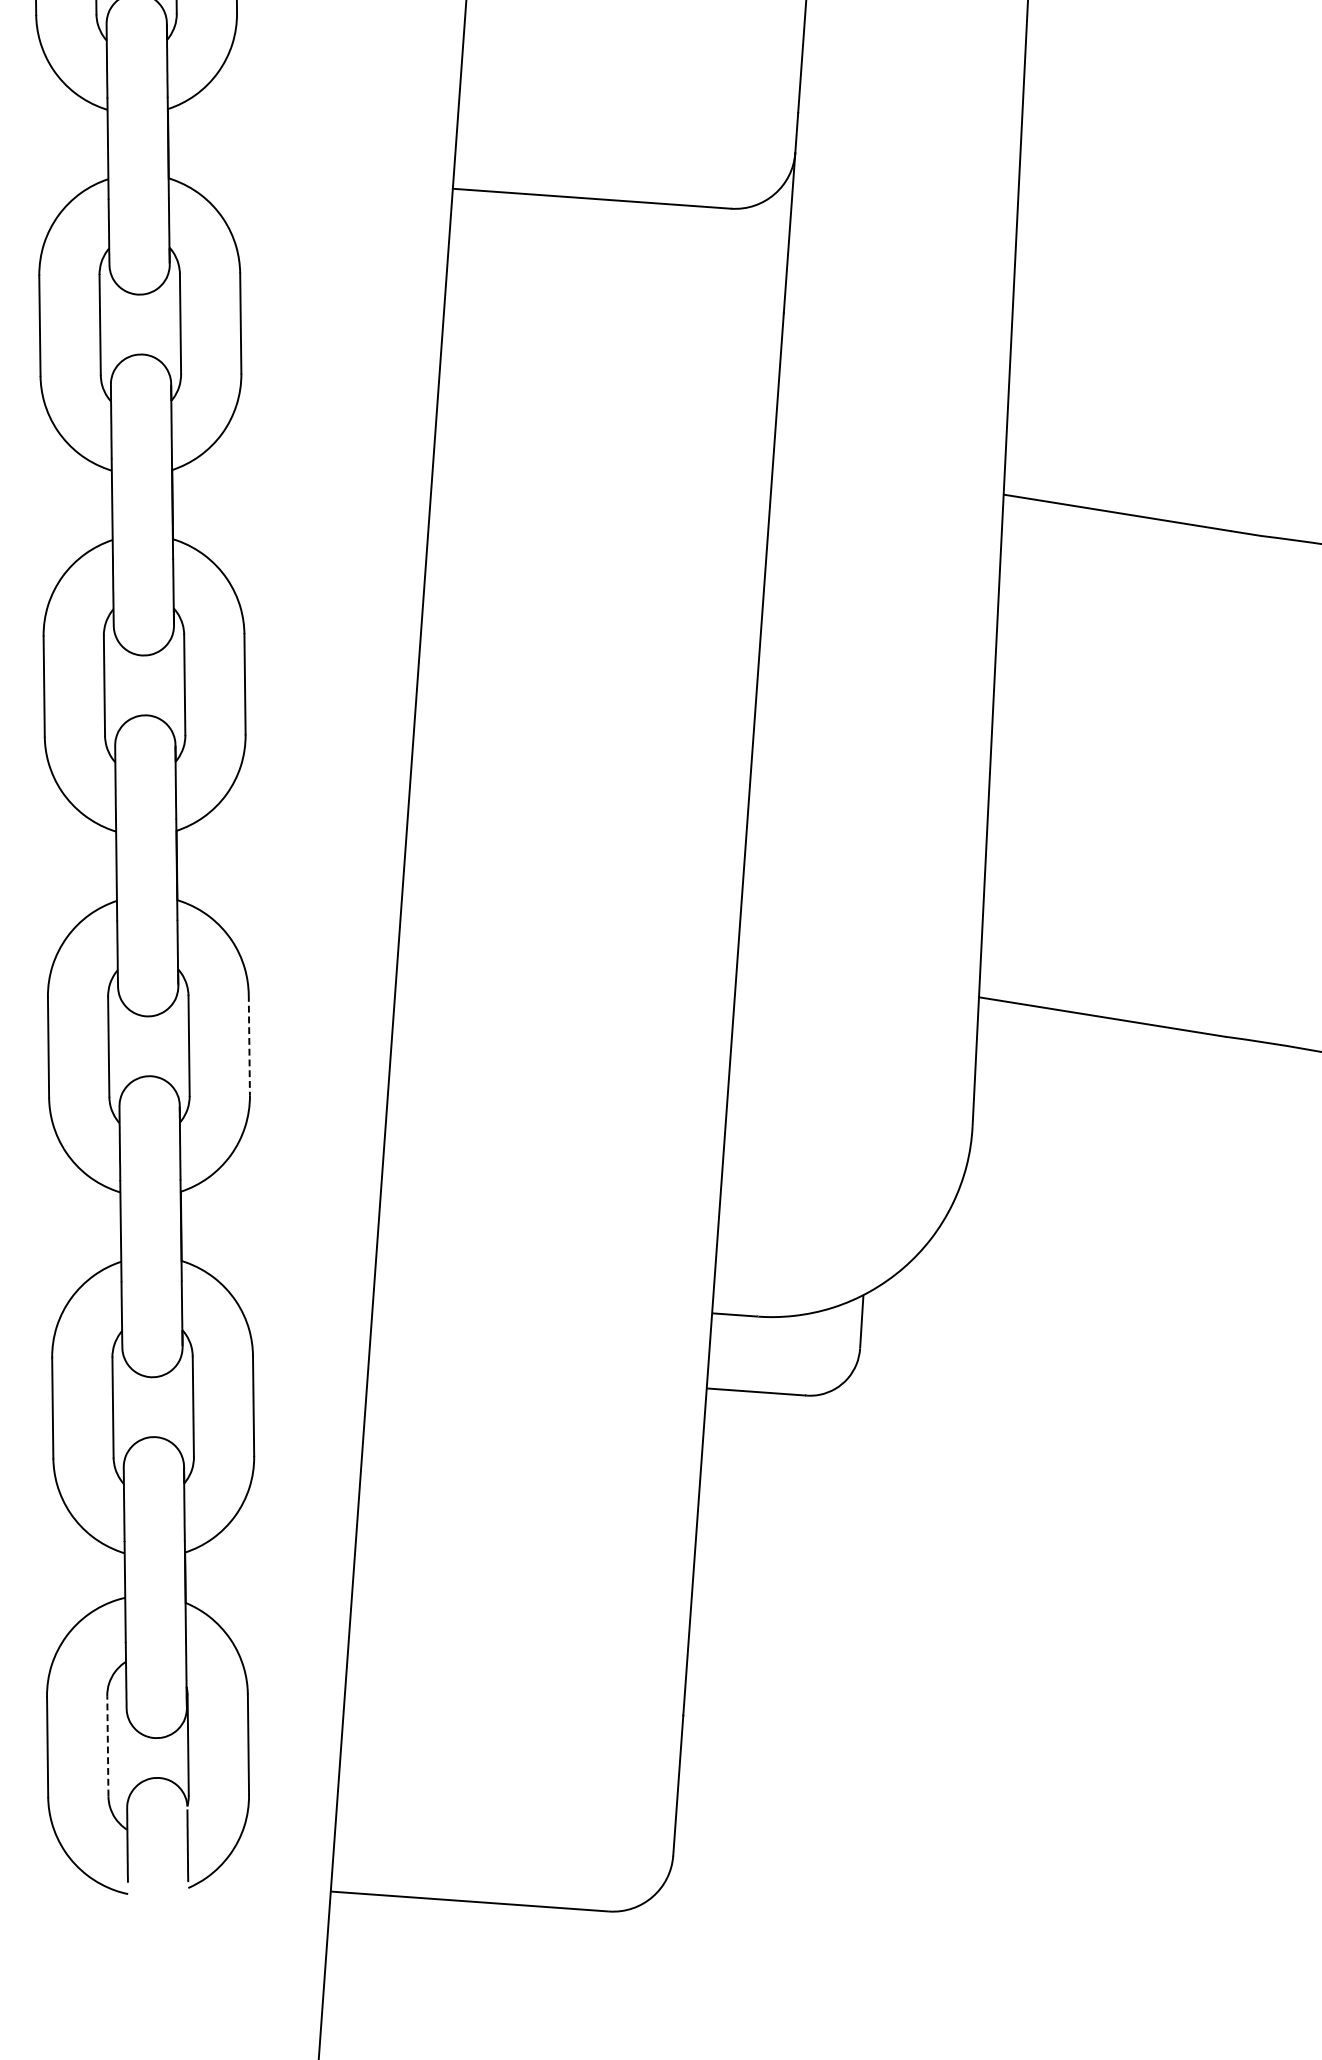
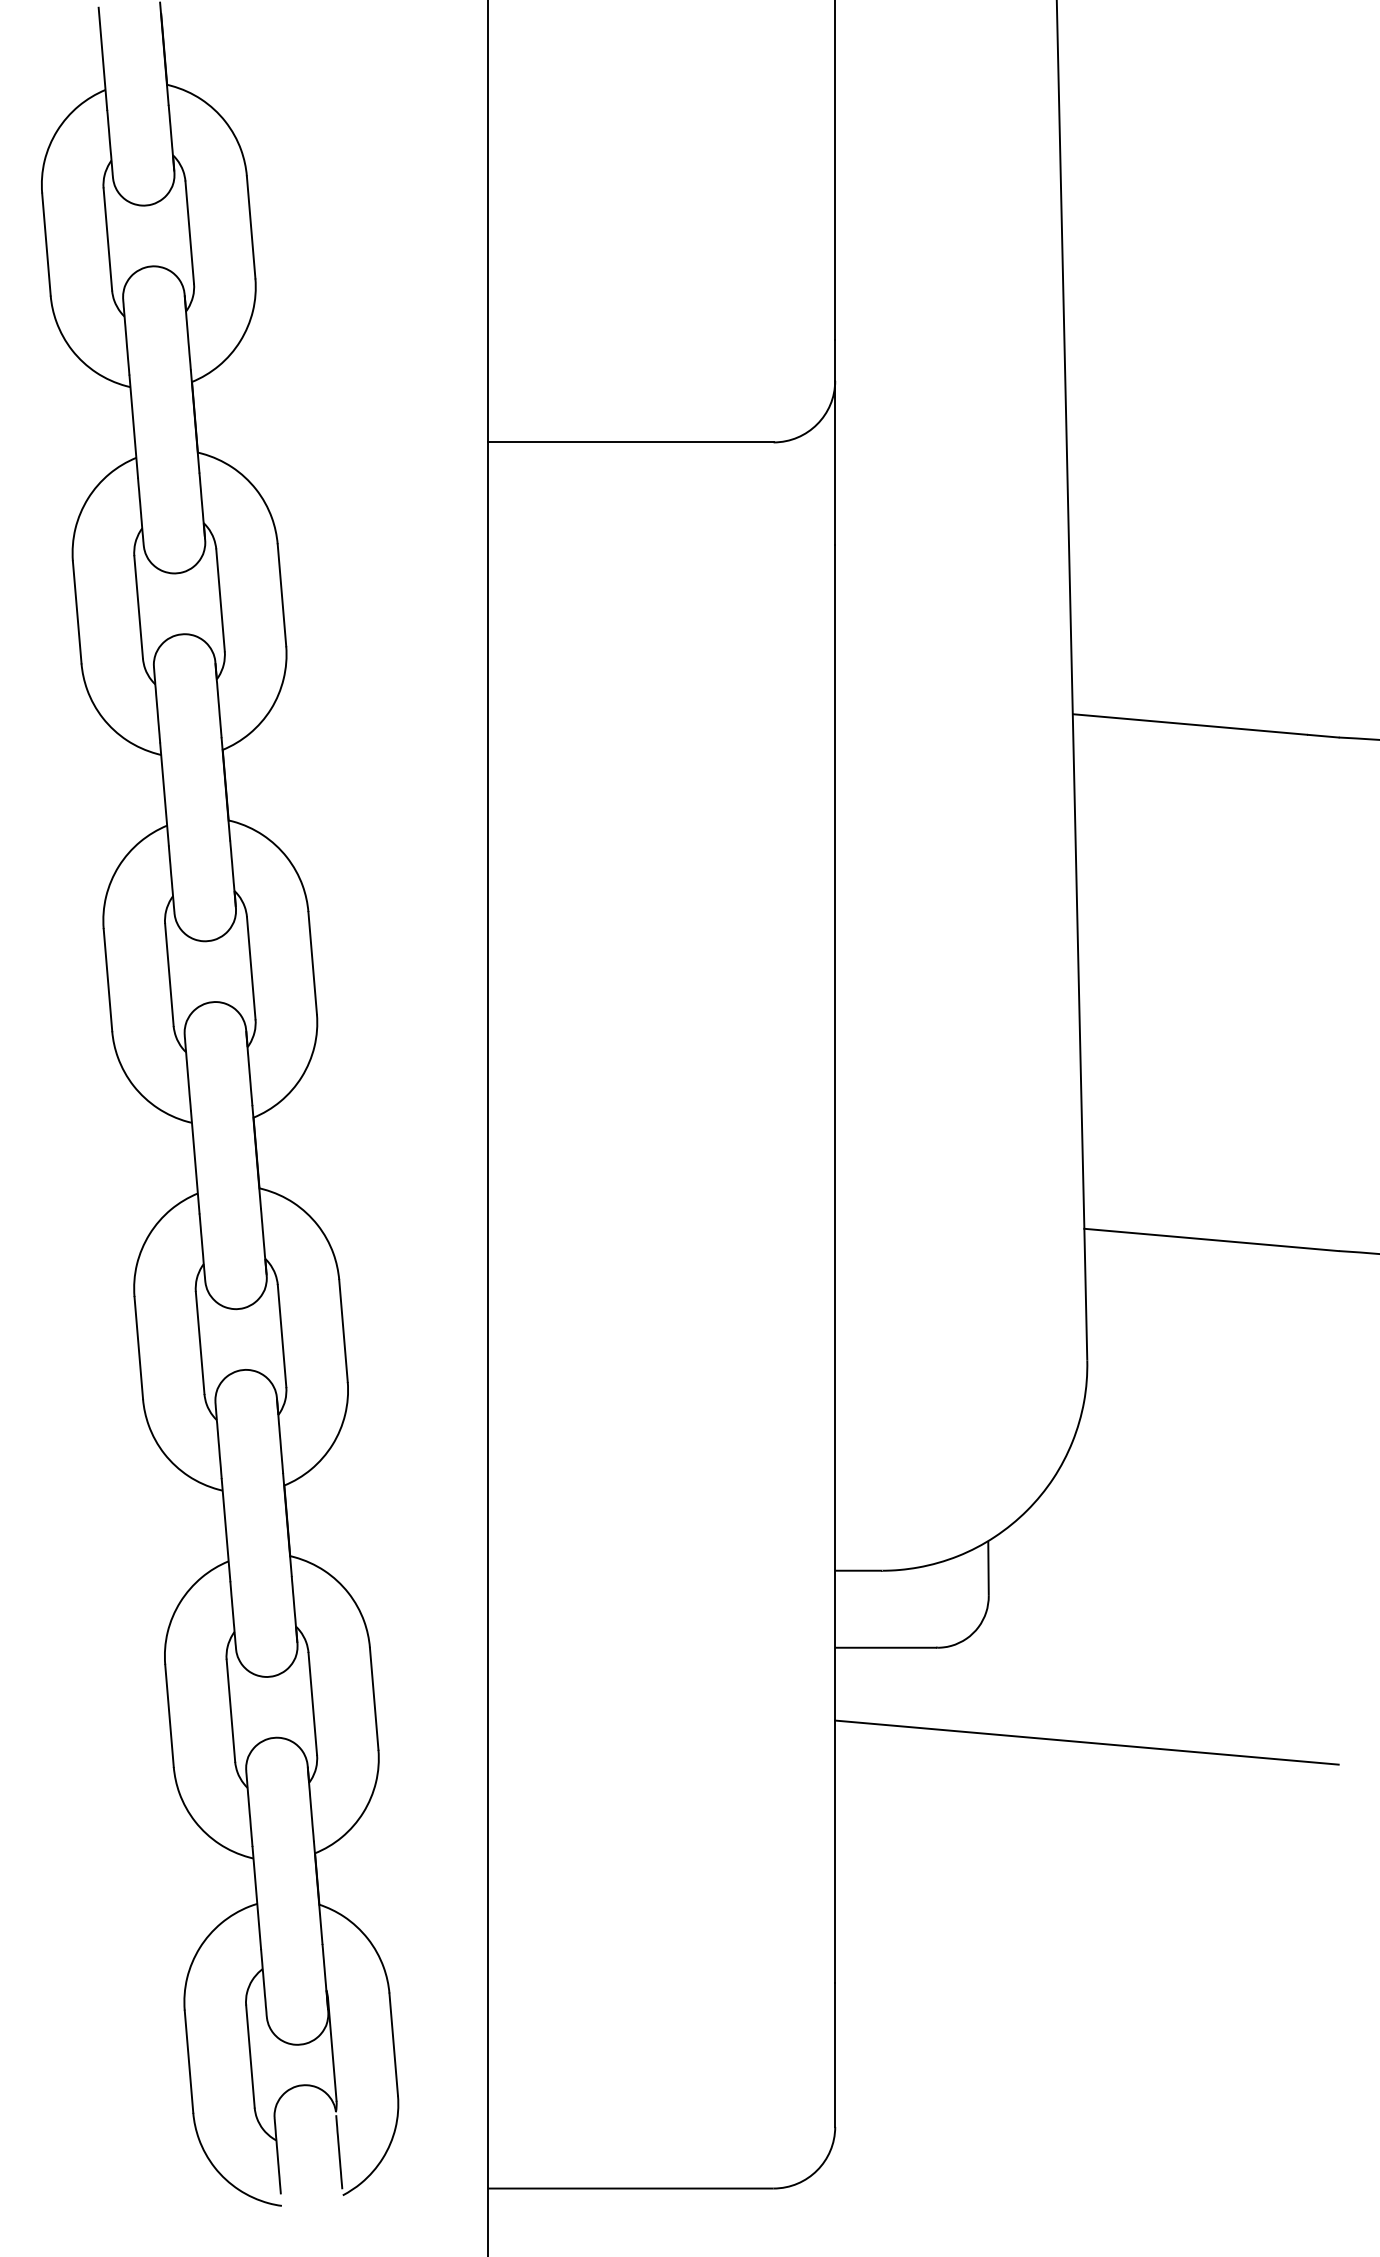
line: (249, 1045) -> (343, 1331), dashed -> solid
line: (945, 1498) -> (1086, 1742), added
line: (107, 1746) -> (250, 2056), dashed -> solid

